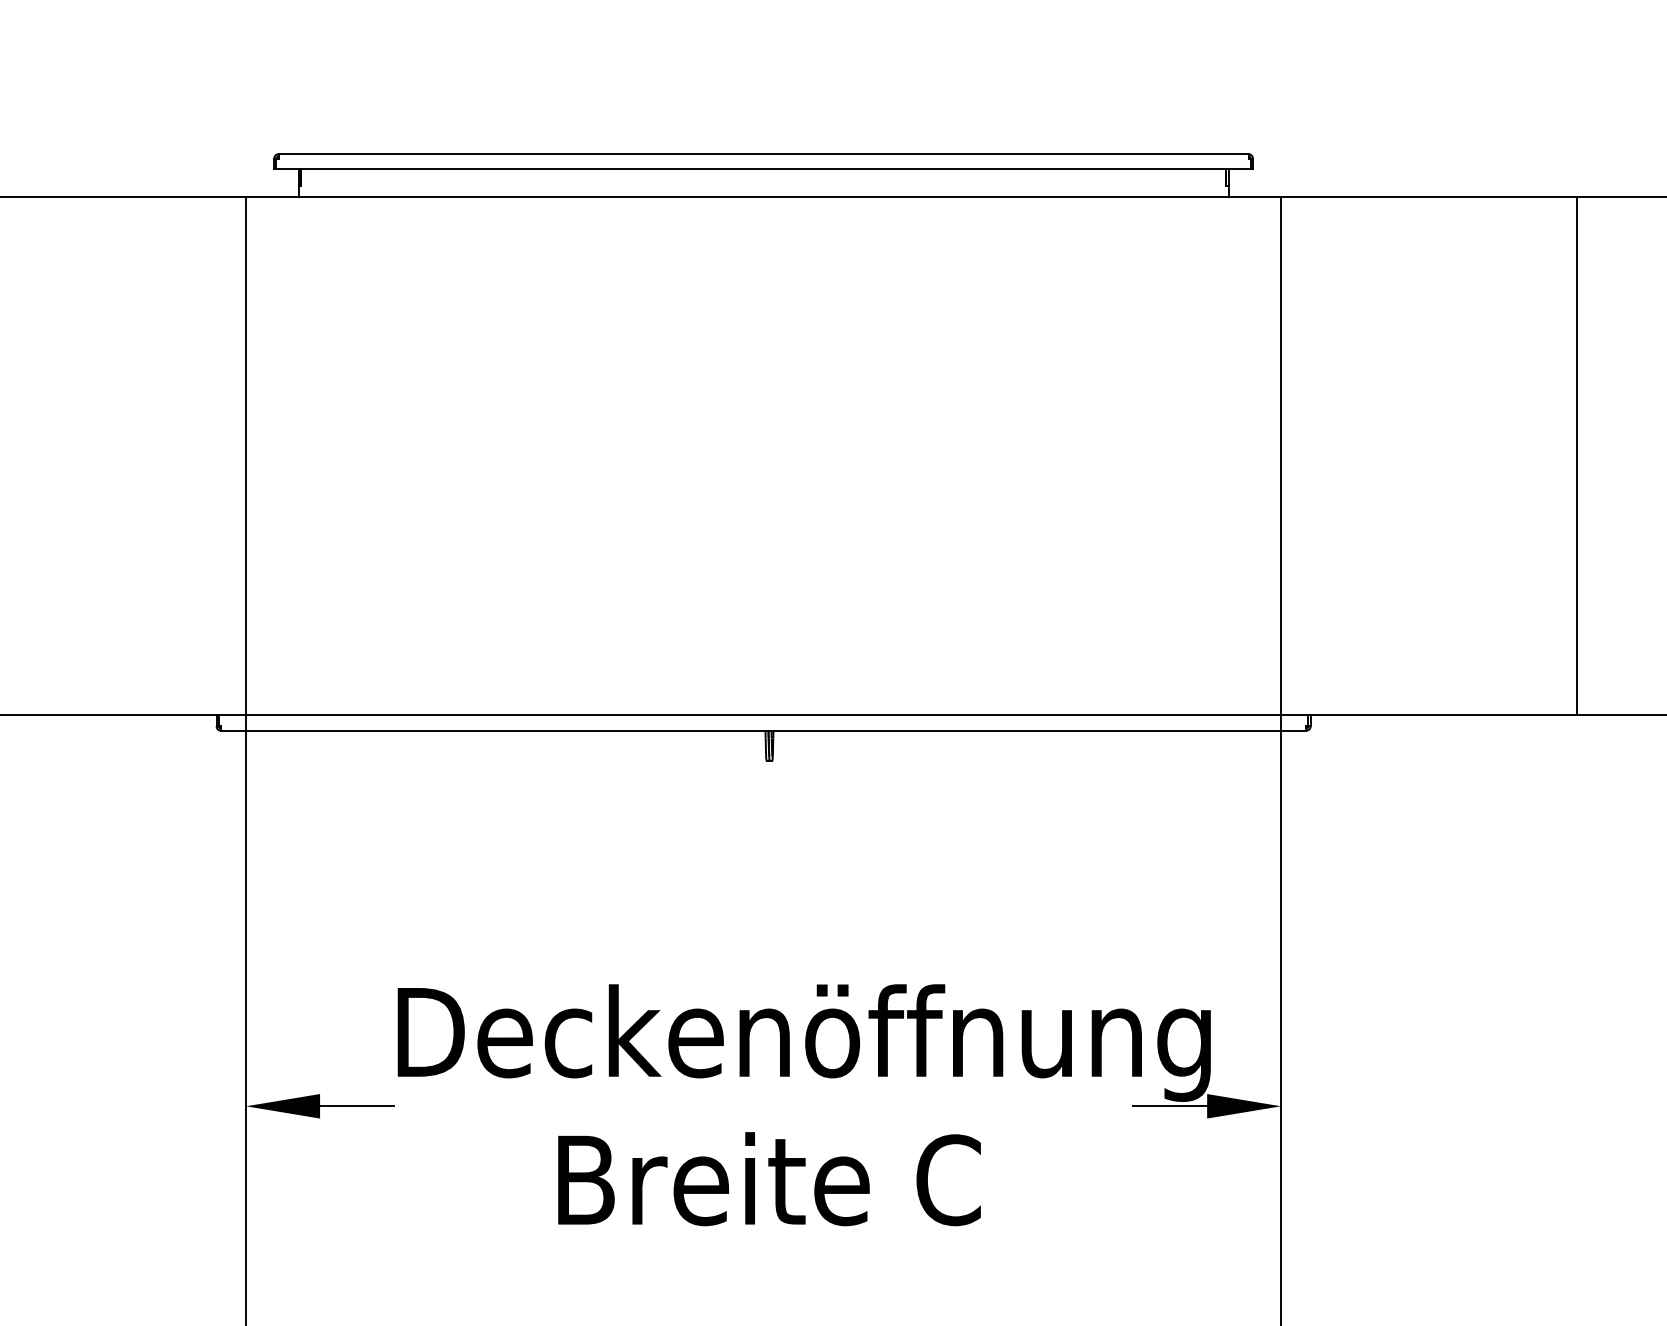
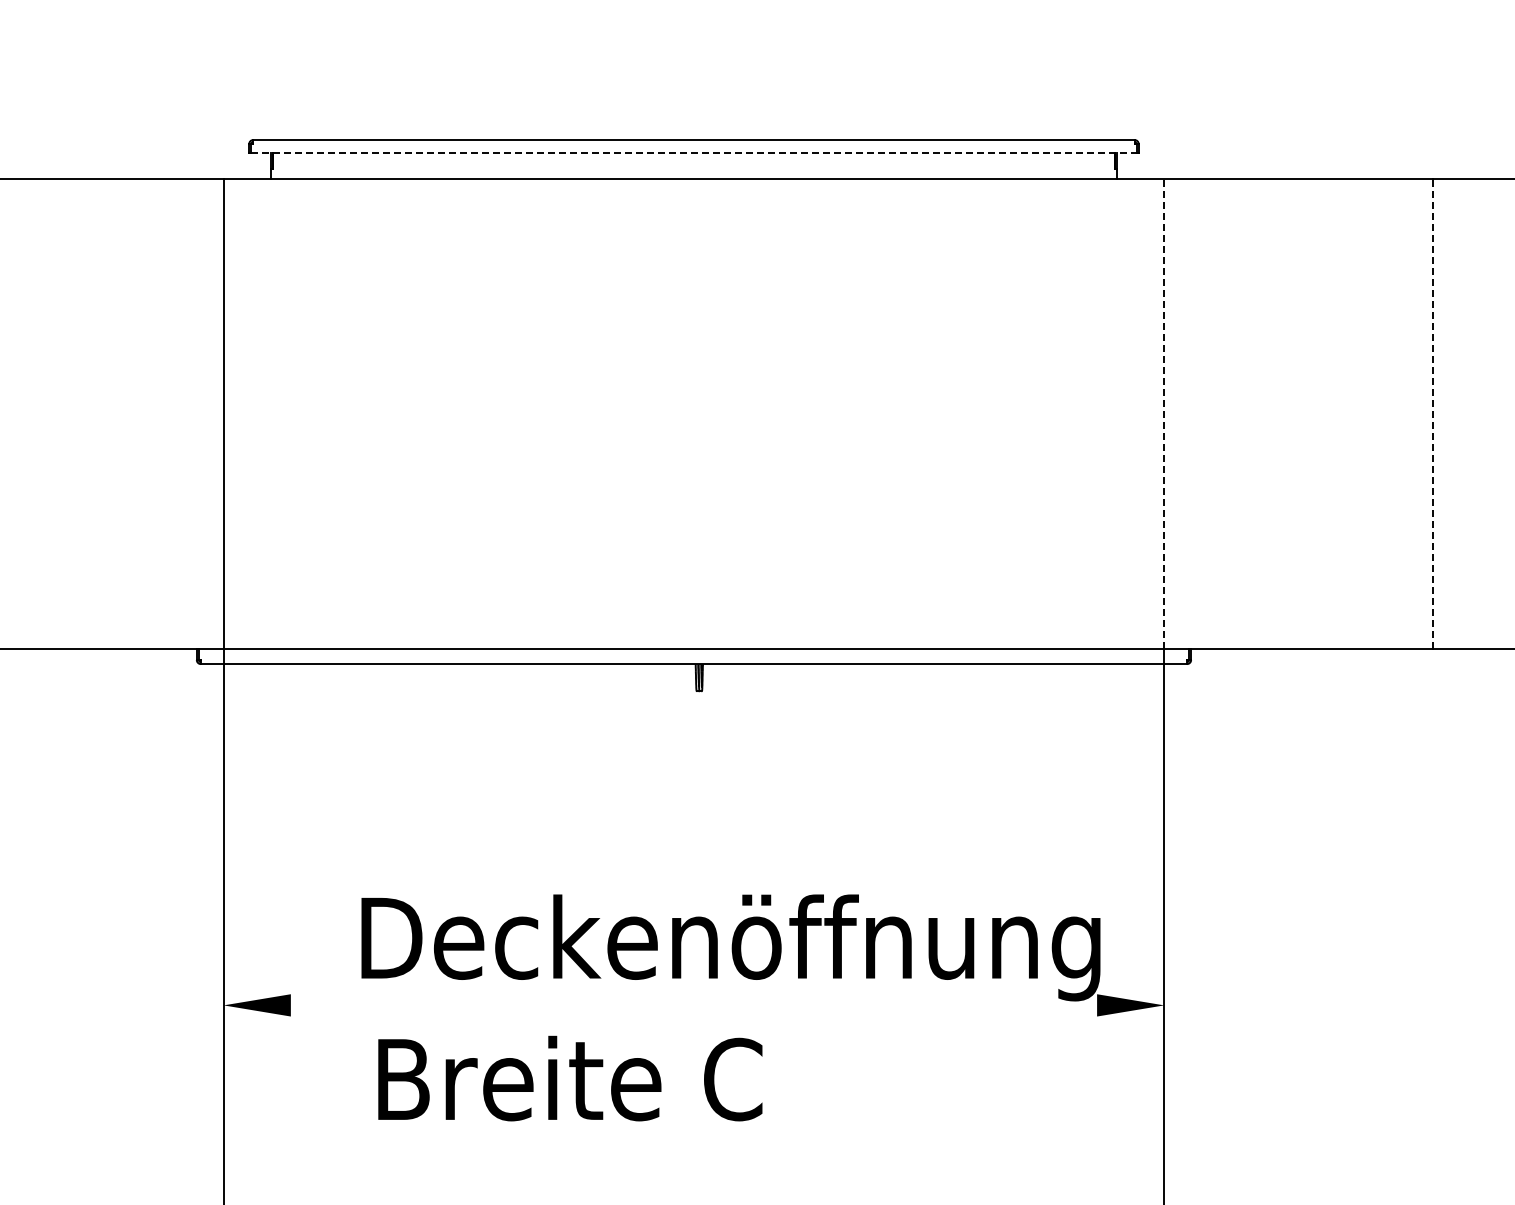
line: (763, 168) -> (693, 153), solid -> dashed
line: (1281, 455) -> (1164, 413), solid -> dashed
line: (1577, 455) -> (1433, 413), solid -> dashed
line: (357, 1106) -> (324, 1005), removed
line: (1170, 1106) -> (1063, 1005), removed
text: (769, 1179) -> (570, 1078), moved

